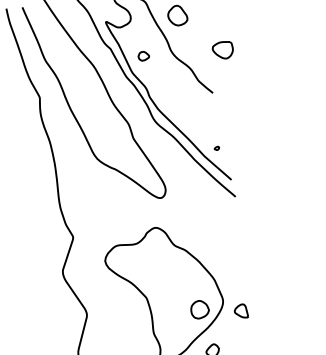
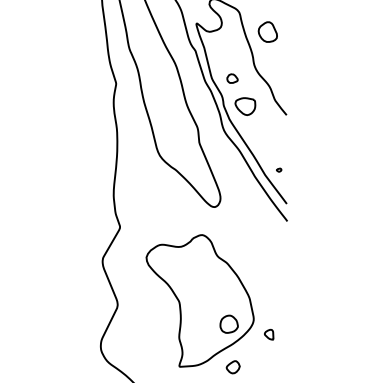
part: (223, 50) -> (245, 106), moved
part: (143, 55) -> (232, 78), moved
part: (241, 311) -> (269, 334), size x0.71

